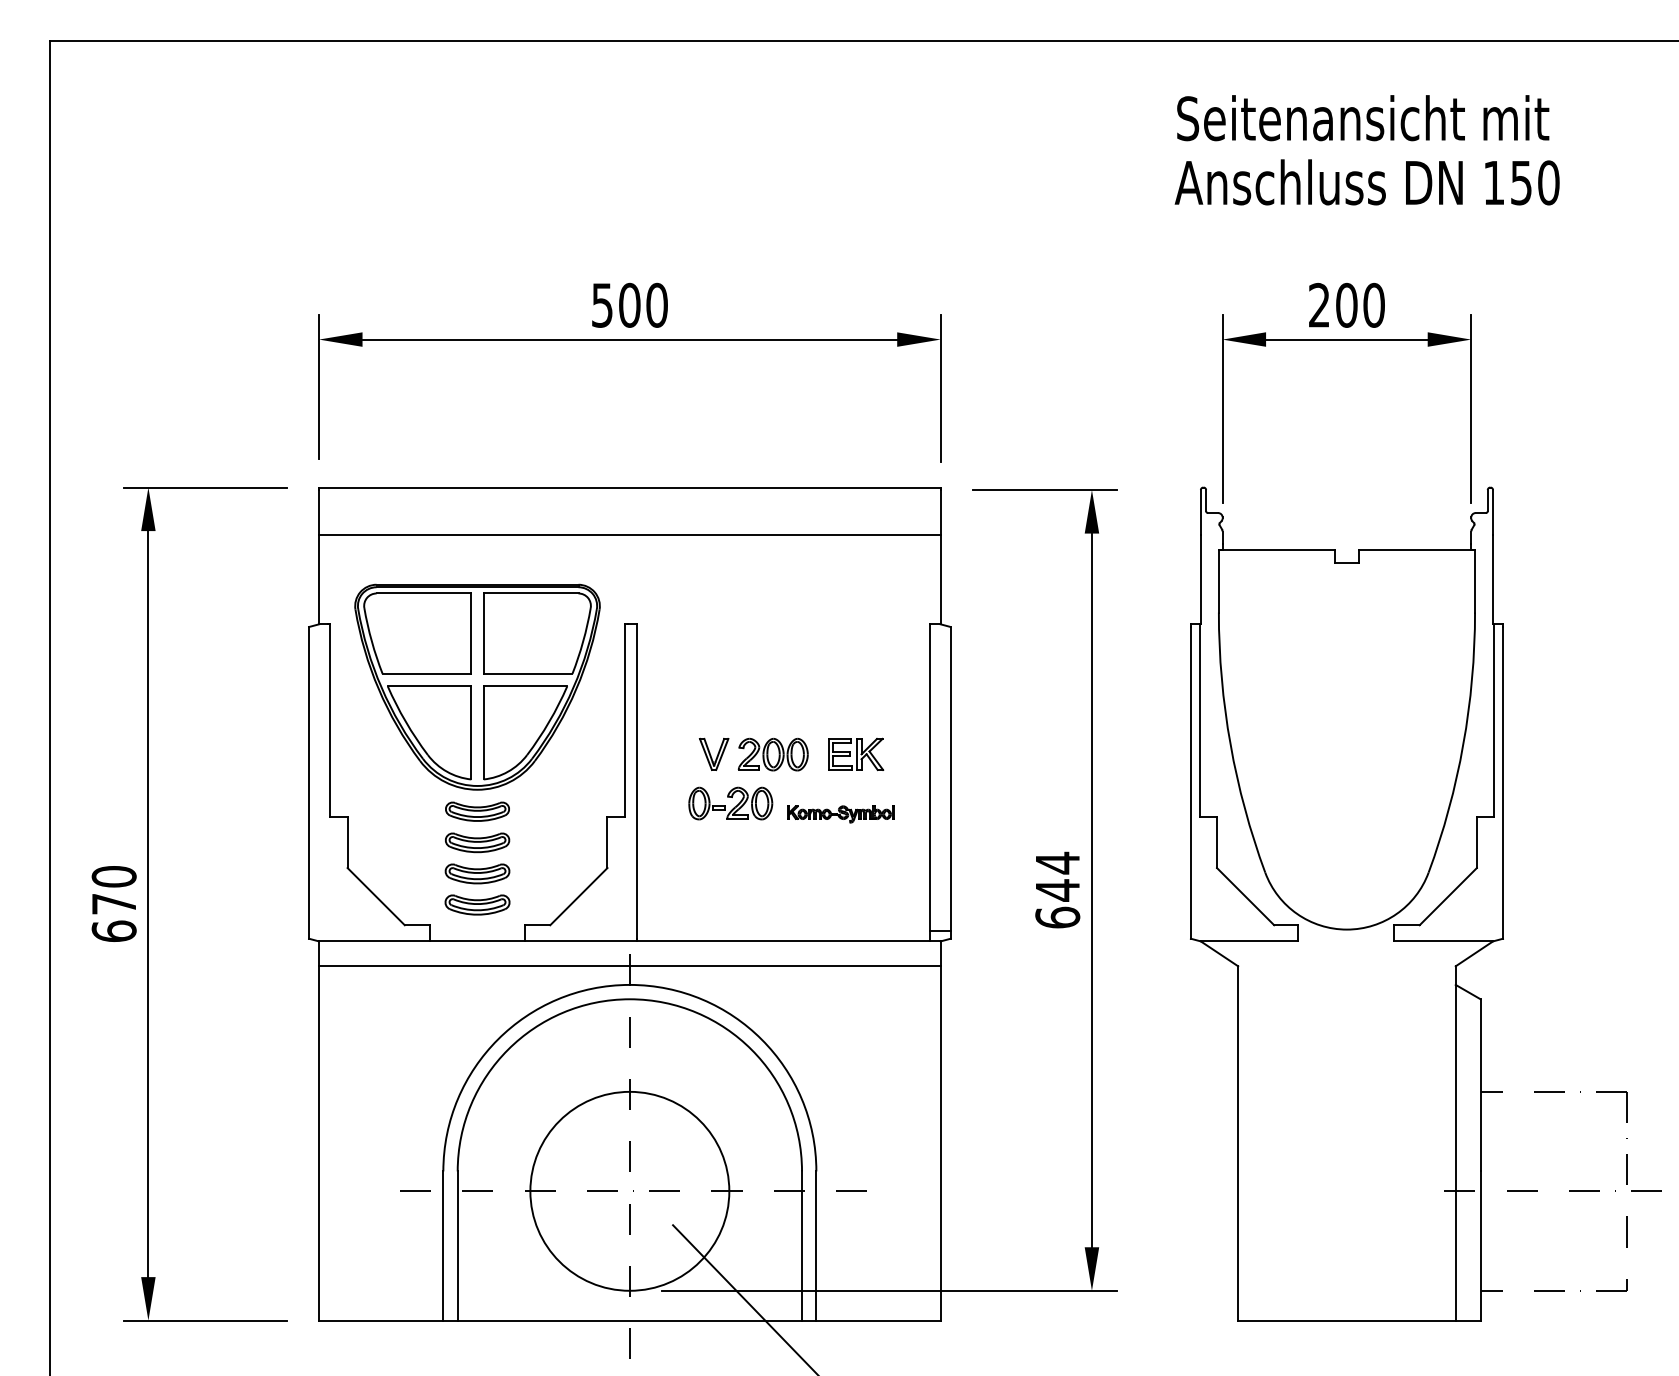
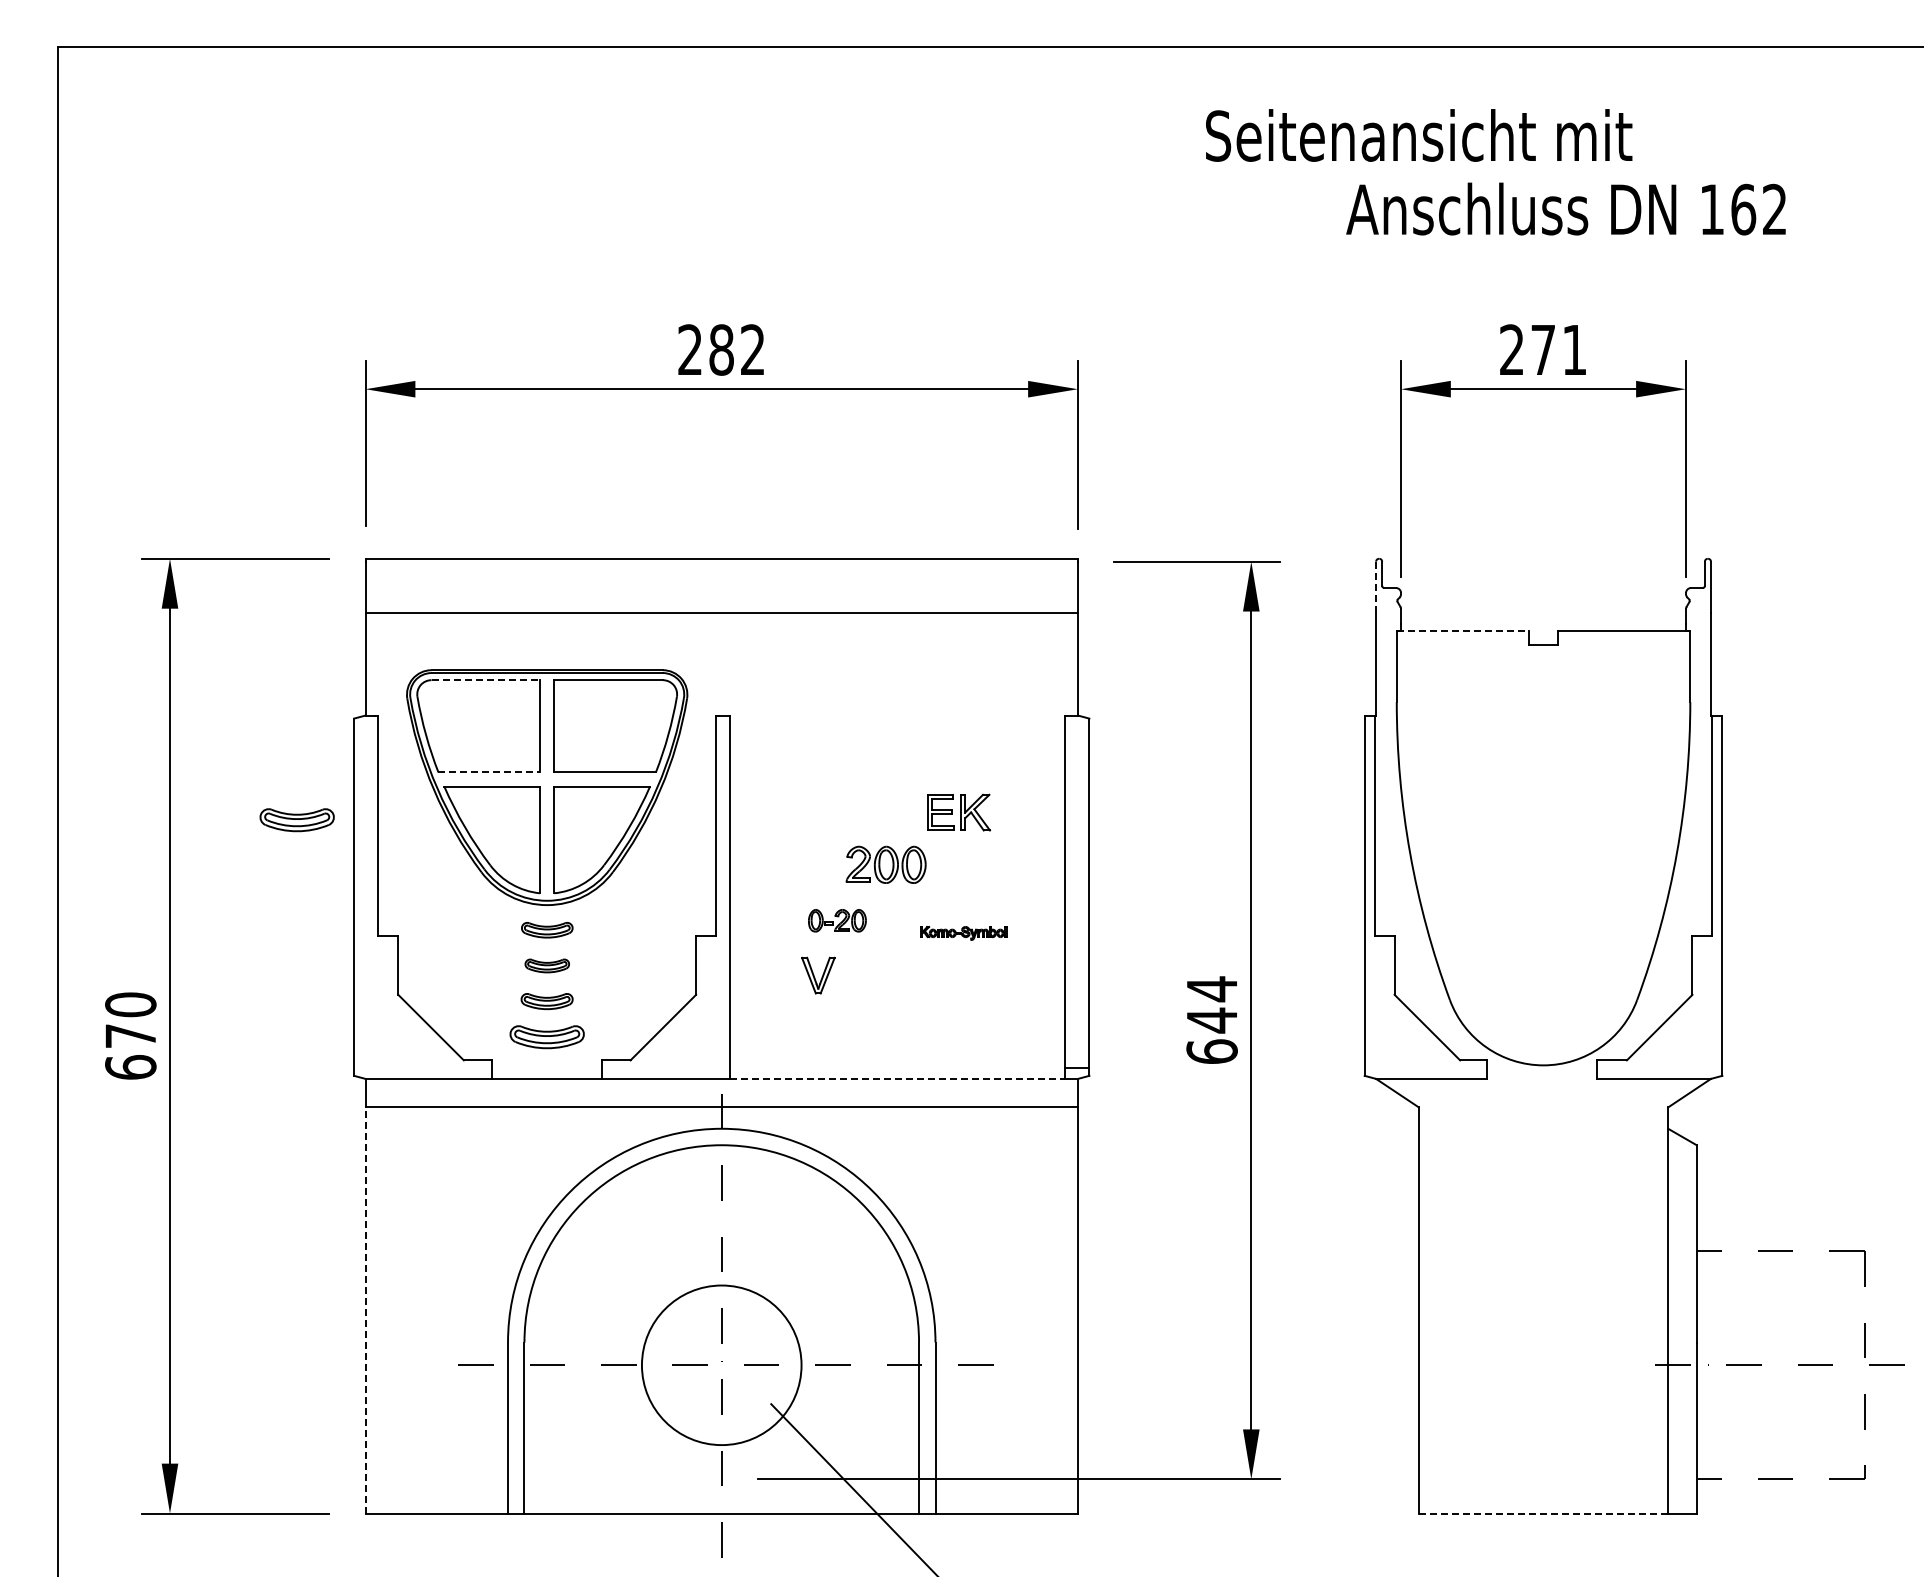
text: (1363, 118) -> (1419, 135), moved
text: (1535, 182) -> (1759, 209), 150 -> 162
text: (629, 304) -> (721, 349), 500 -> 282
text: (1360, 304) -> (1559, 349), 200 -> 271
line: (1201, 512) -> (1376, 587), solid -> dashed
line: (1277, 550) -> (1463, 630), solid -> dashed
line: (424, 593) -> (486, 680), solid -> dashed
line: (427, 674) -> (489, 772), solid -> dashed
part: (258, 715) -> (296, 820), added
part: (714, 754) -> (818, 975), moved
part: (856, 754) -> (959, 812), moved
part: (730, 803) -> (837, 920), size x0.6
part: (477, 811) -> (547, 929), size x0.7
part: (840, 814) -> (963, 933), size x0.7
part: (477, 842) -> (547, 965), size x0.6
part: (476, 873) -> (546, 1001), size x0.7
line: (784, 941) -> (898, 1078), solid -> dashed
line: (318, 1142) -> (365, 1309), solid -> dashed
circle: (629, 1191) -> (721, 1365), size x0.7
line: (1346, 1320) -> (1543, 1513), solid -> dashed

